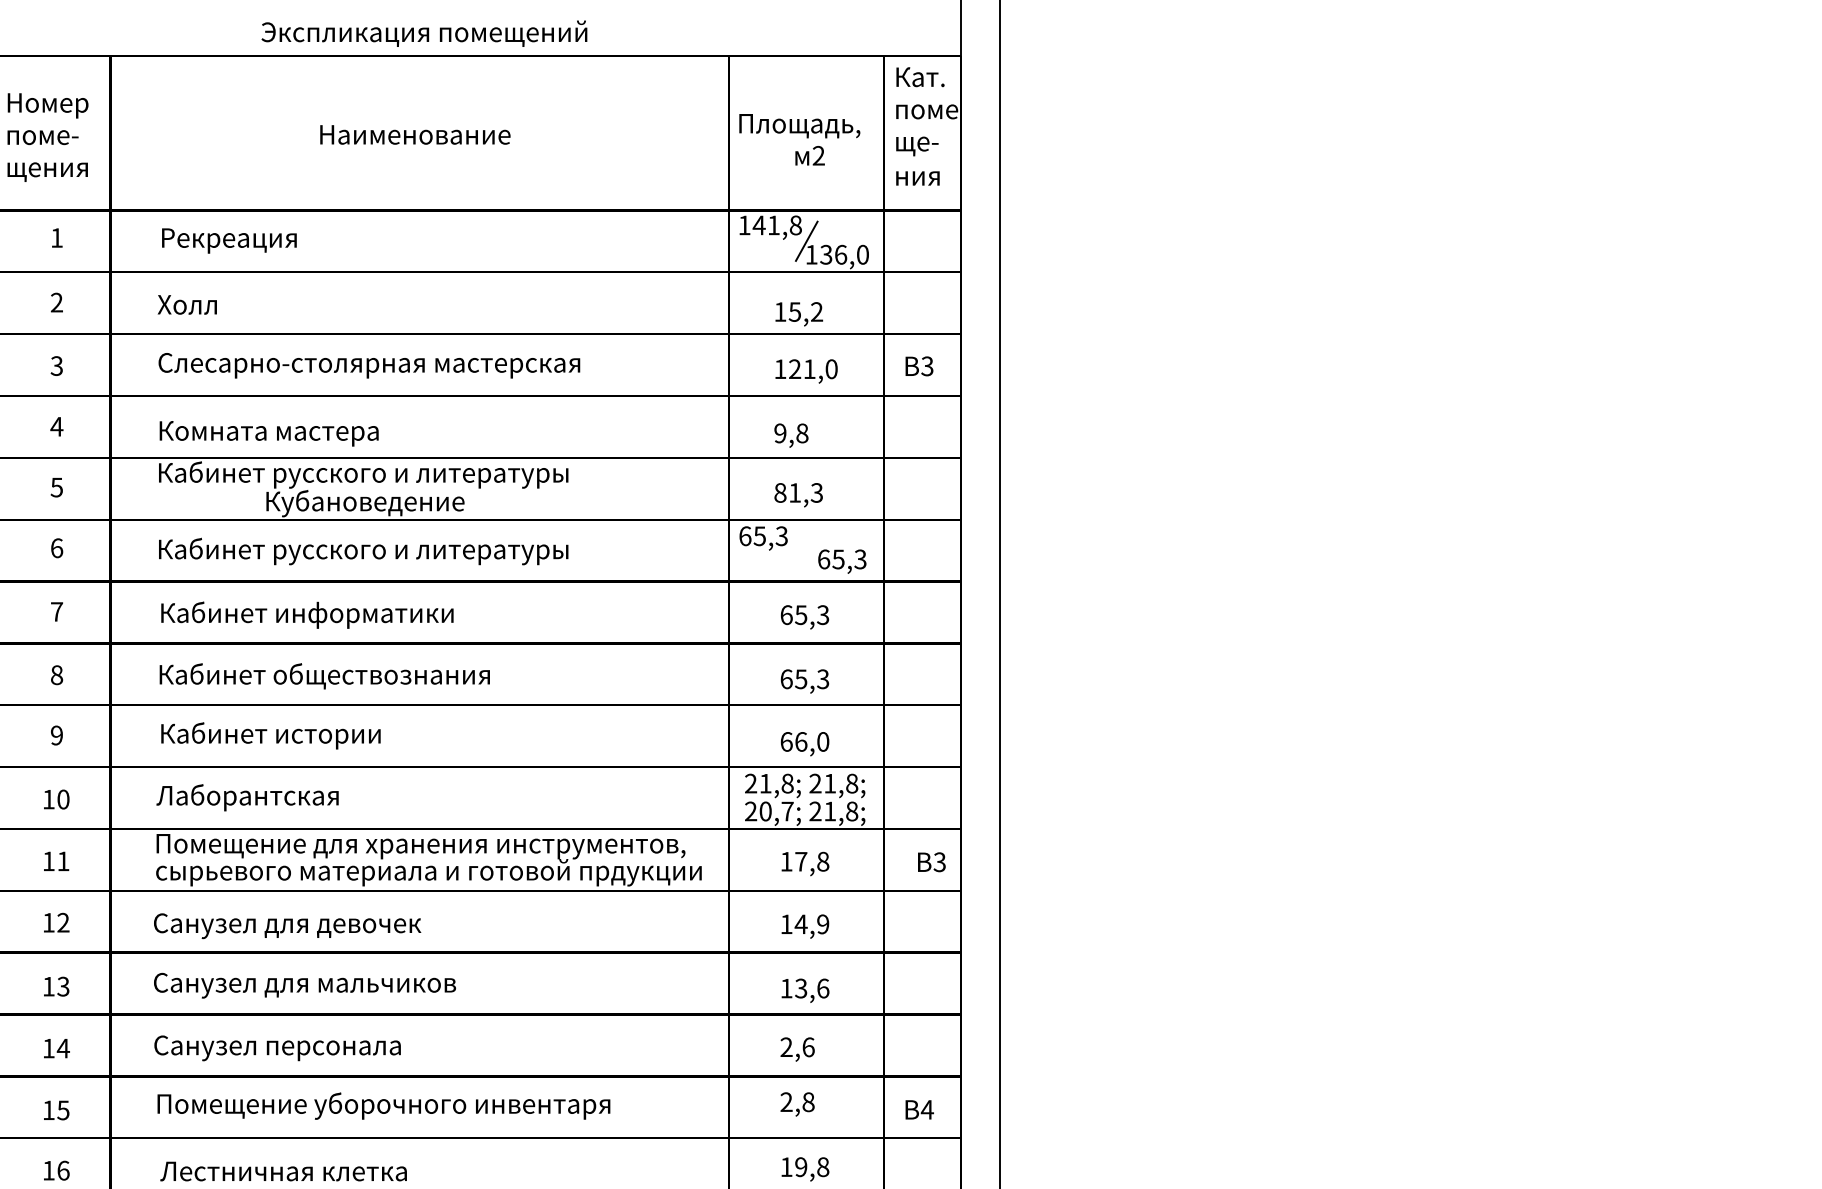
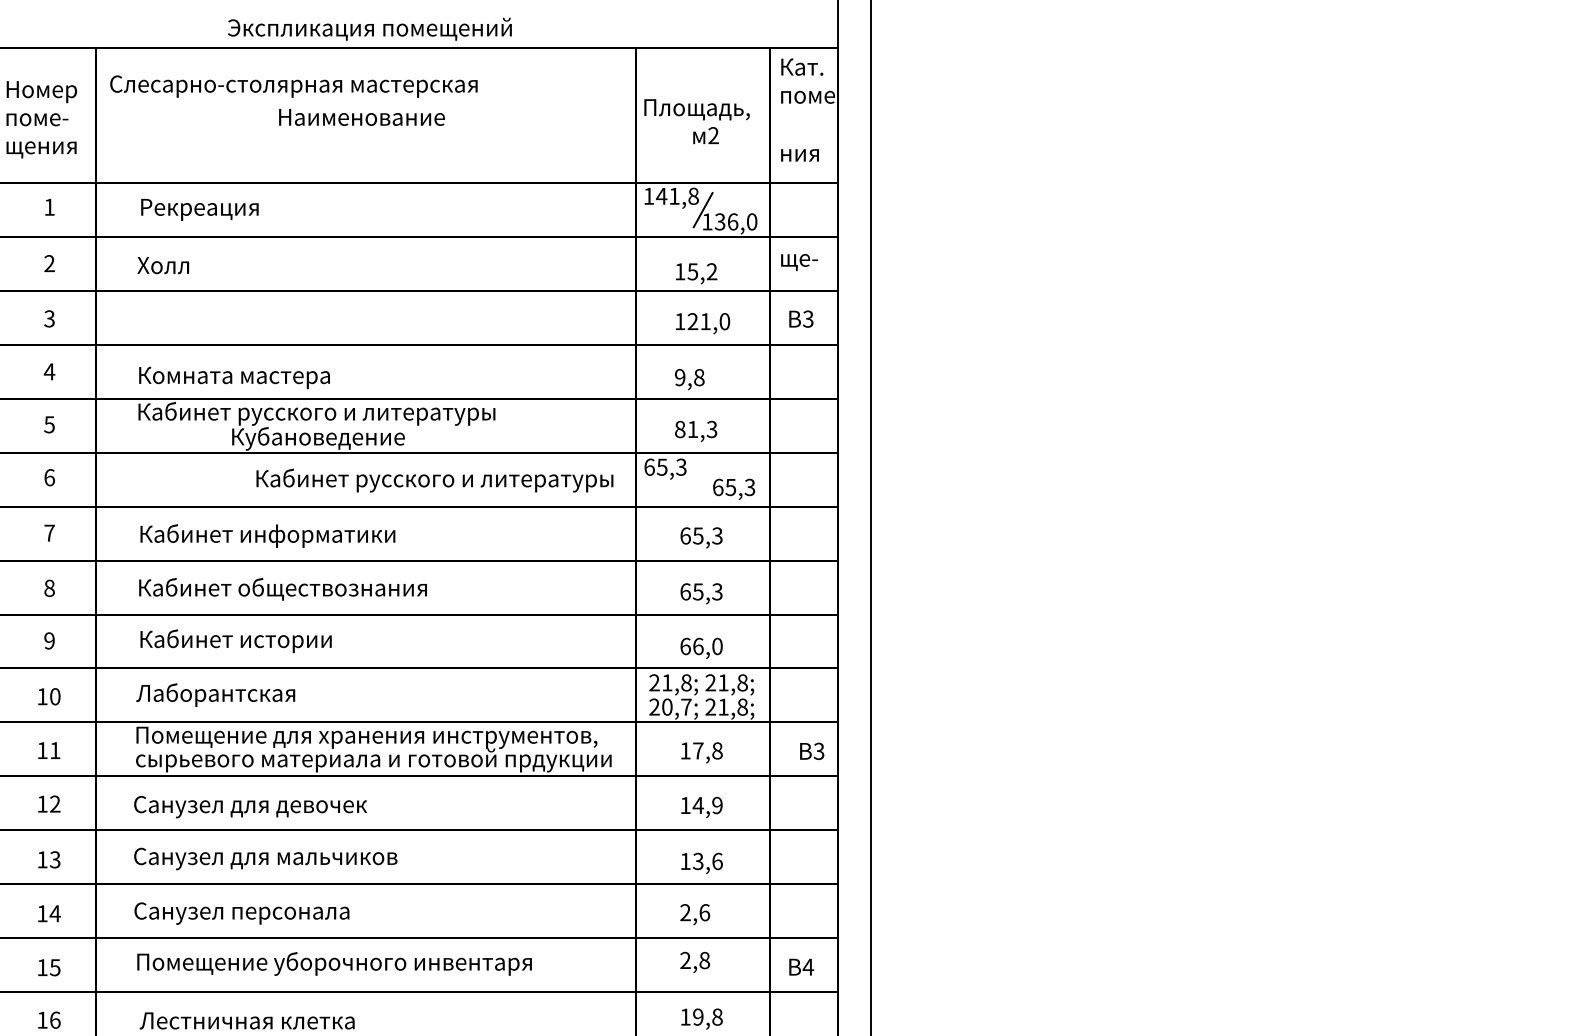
text: (917, 146) -> (799, 262), moved
text: (368, 365) -> (293, 86), moved
text: (363, 551) -> (434, 480), moved

